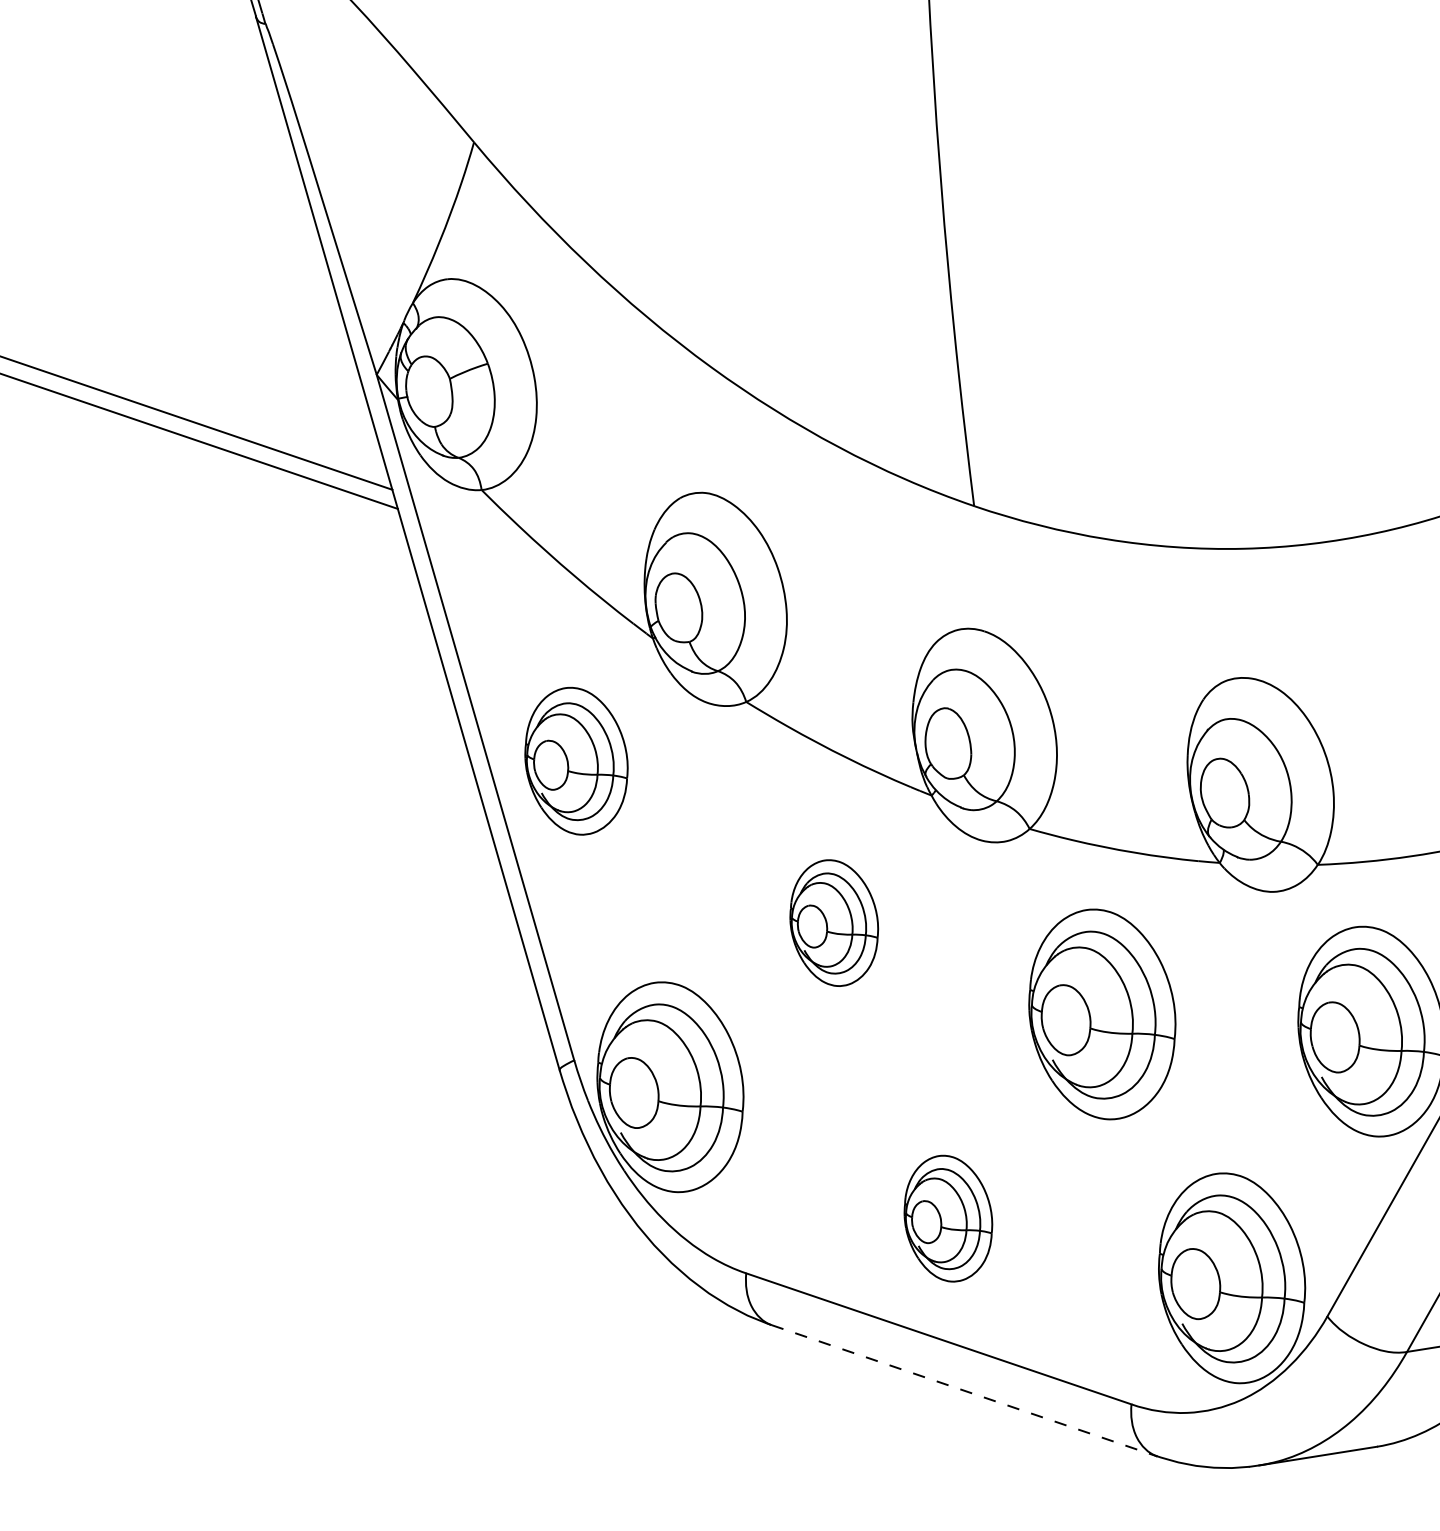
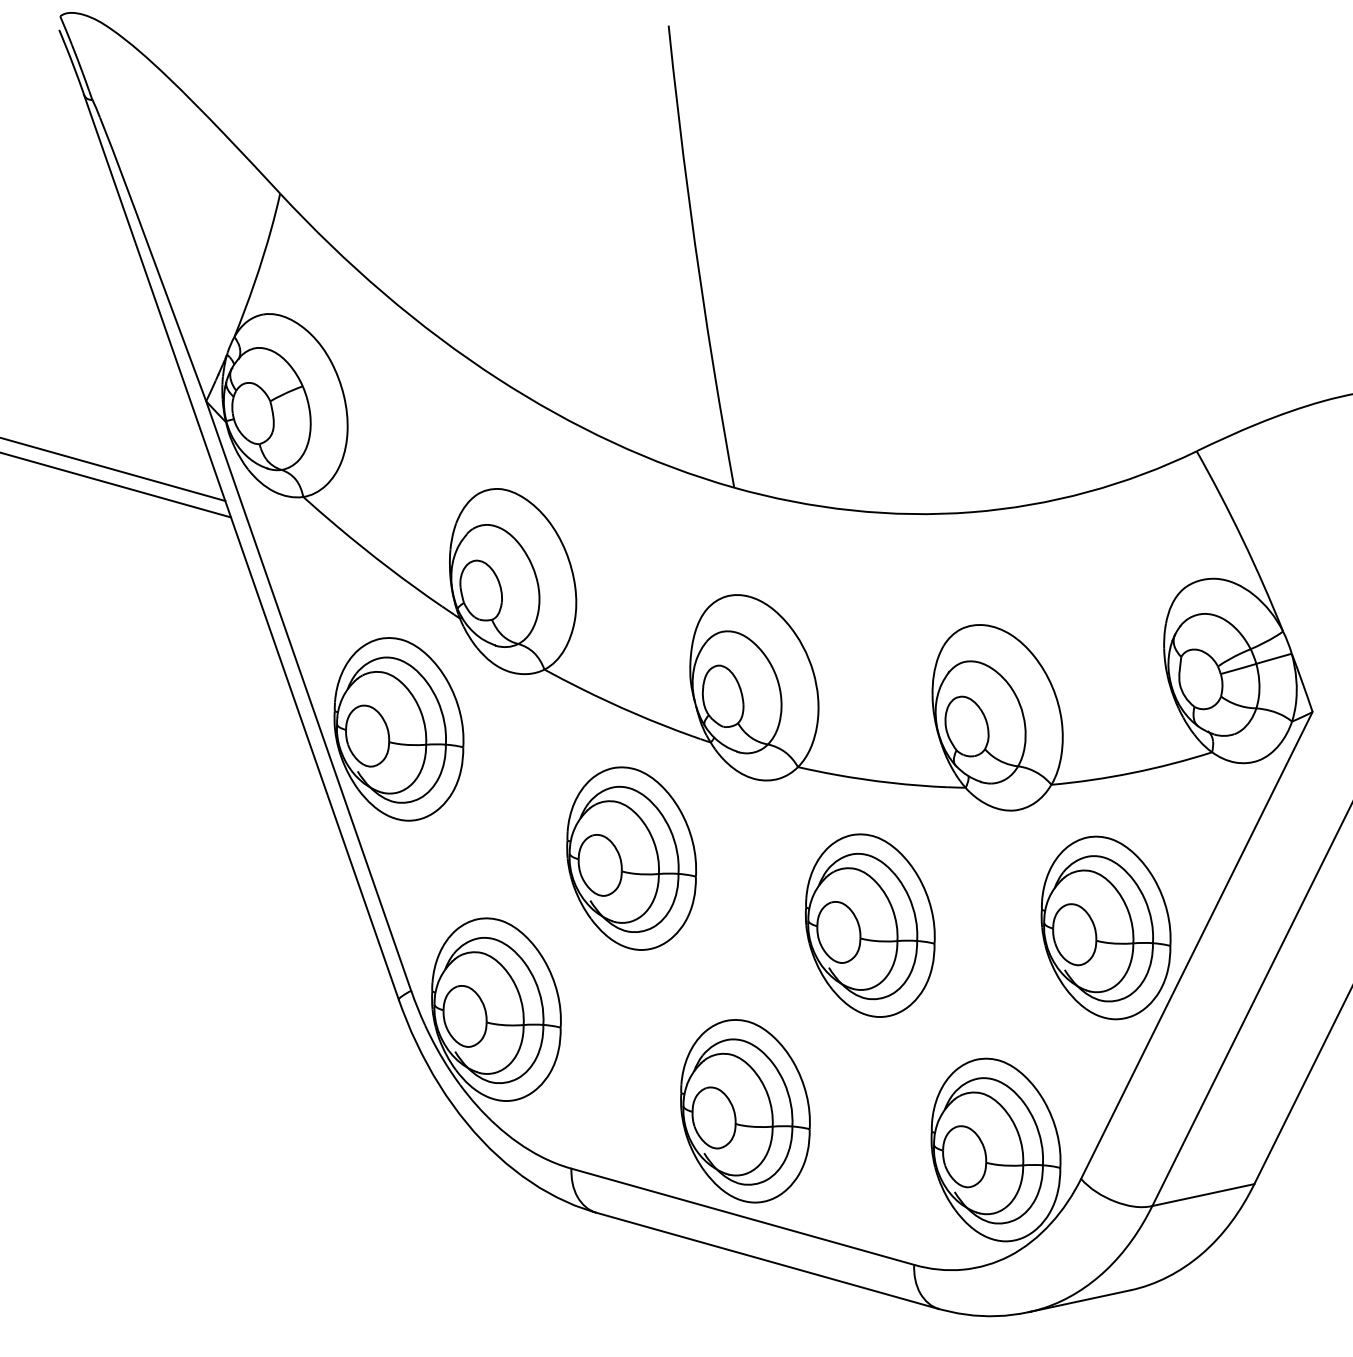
part: (575, 761) -> (398, 729), size x1.43
part: (833, 923) -> (631, 858), size x1.67
part: (948, 1218) -> (745, 1111), size x1.67
line: (964, 1390) -> (767, 1260), dashed -> solid

